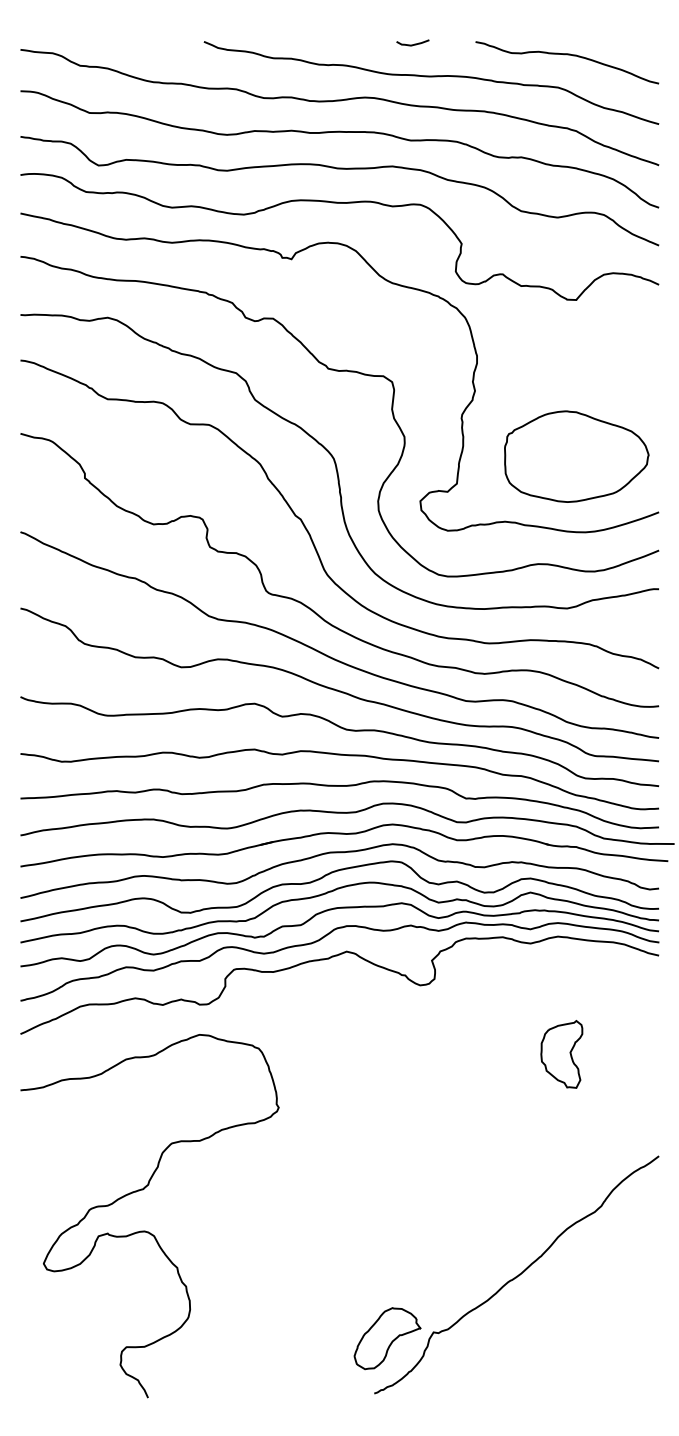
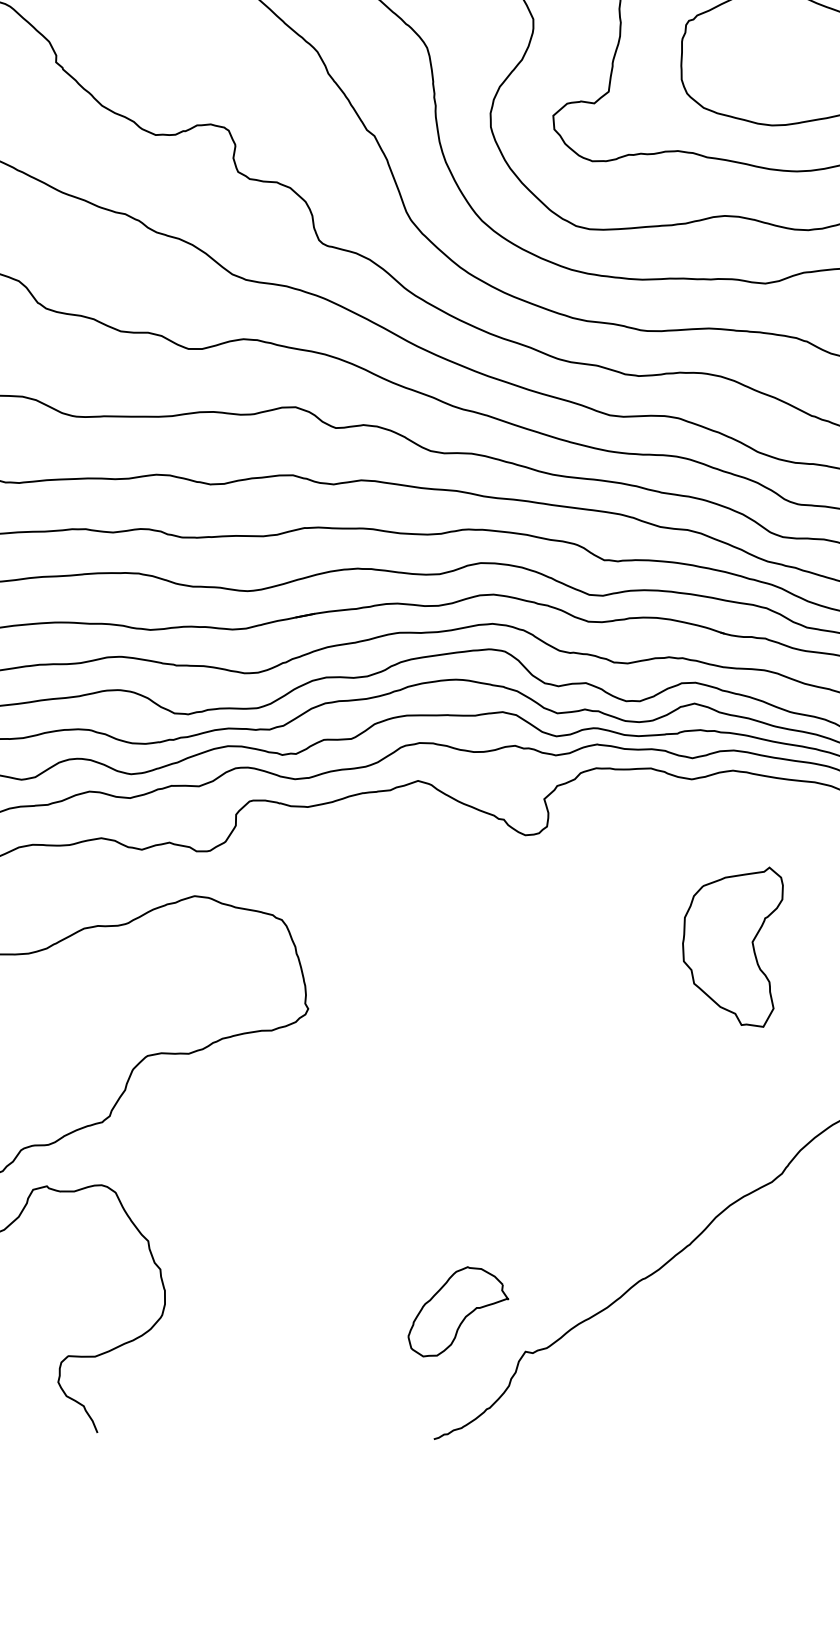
part: (561, 1054) -> (731, 946), size x1.6
part: (387, 1338) -> (458, 1312), moved

